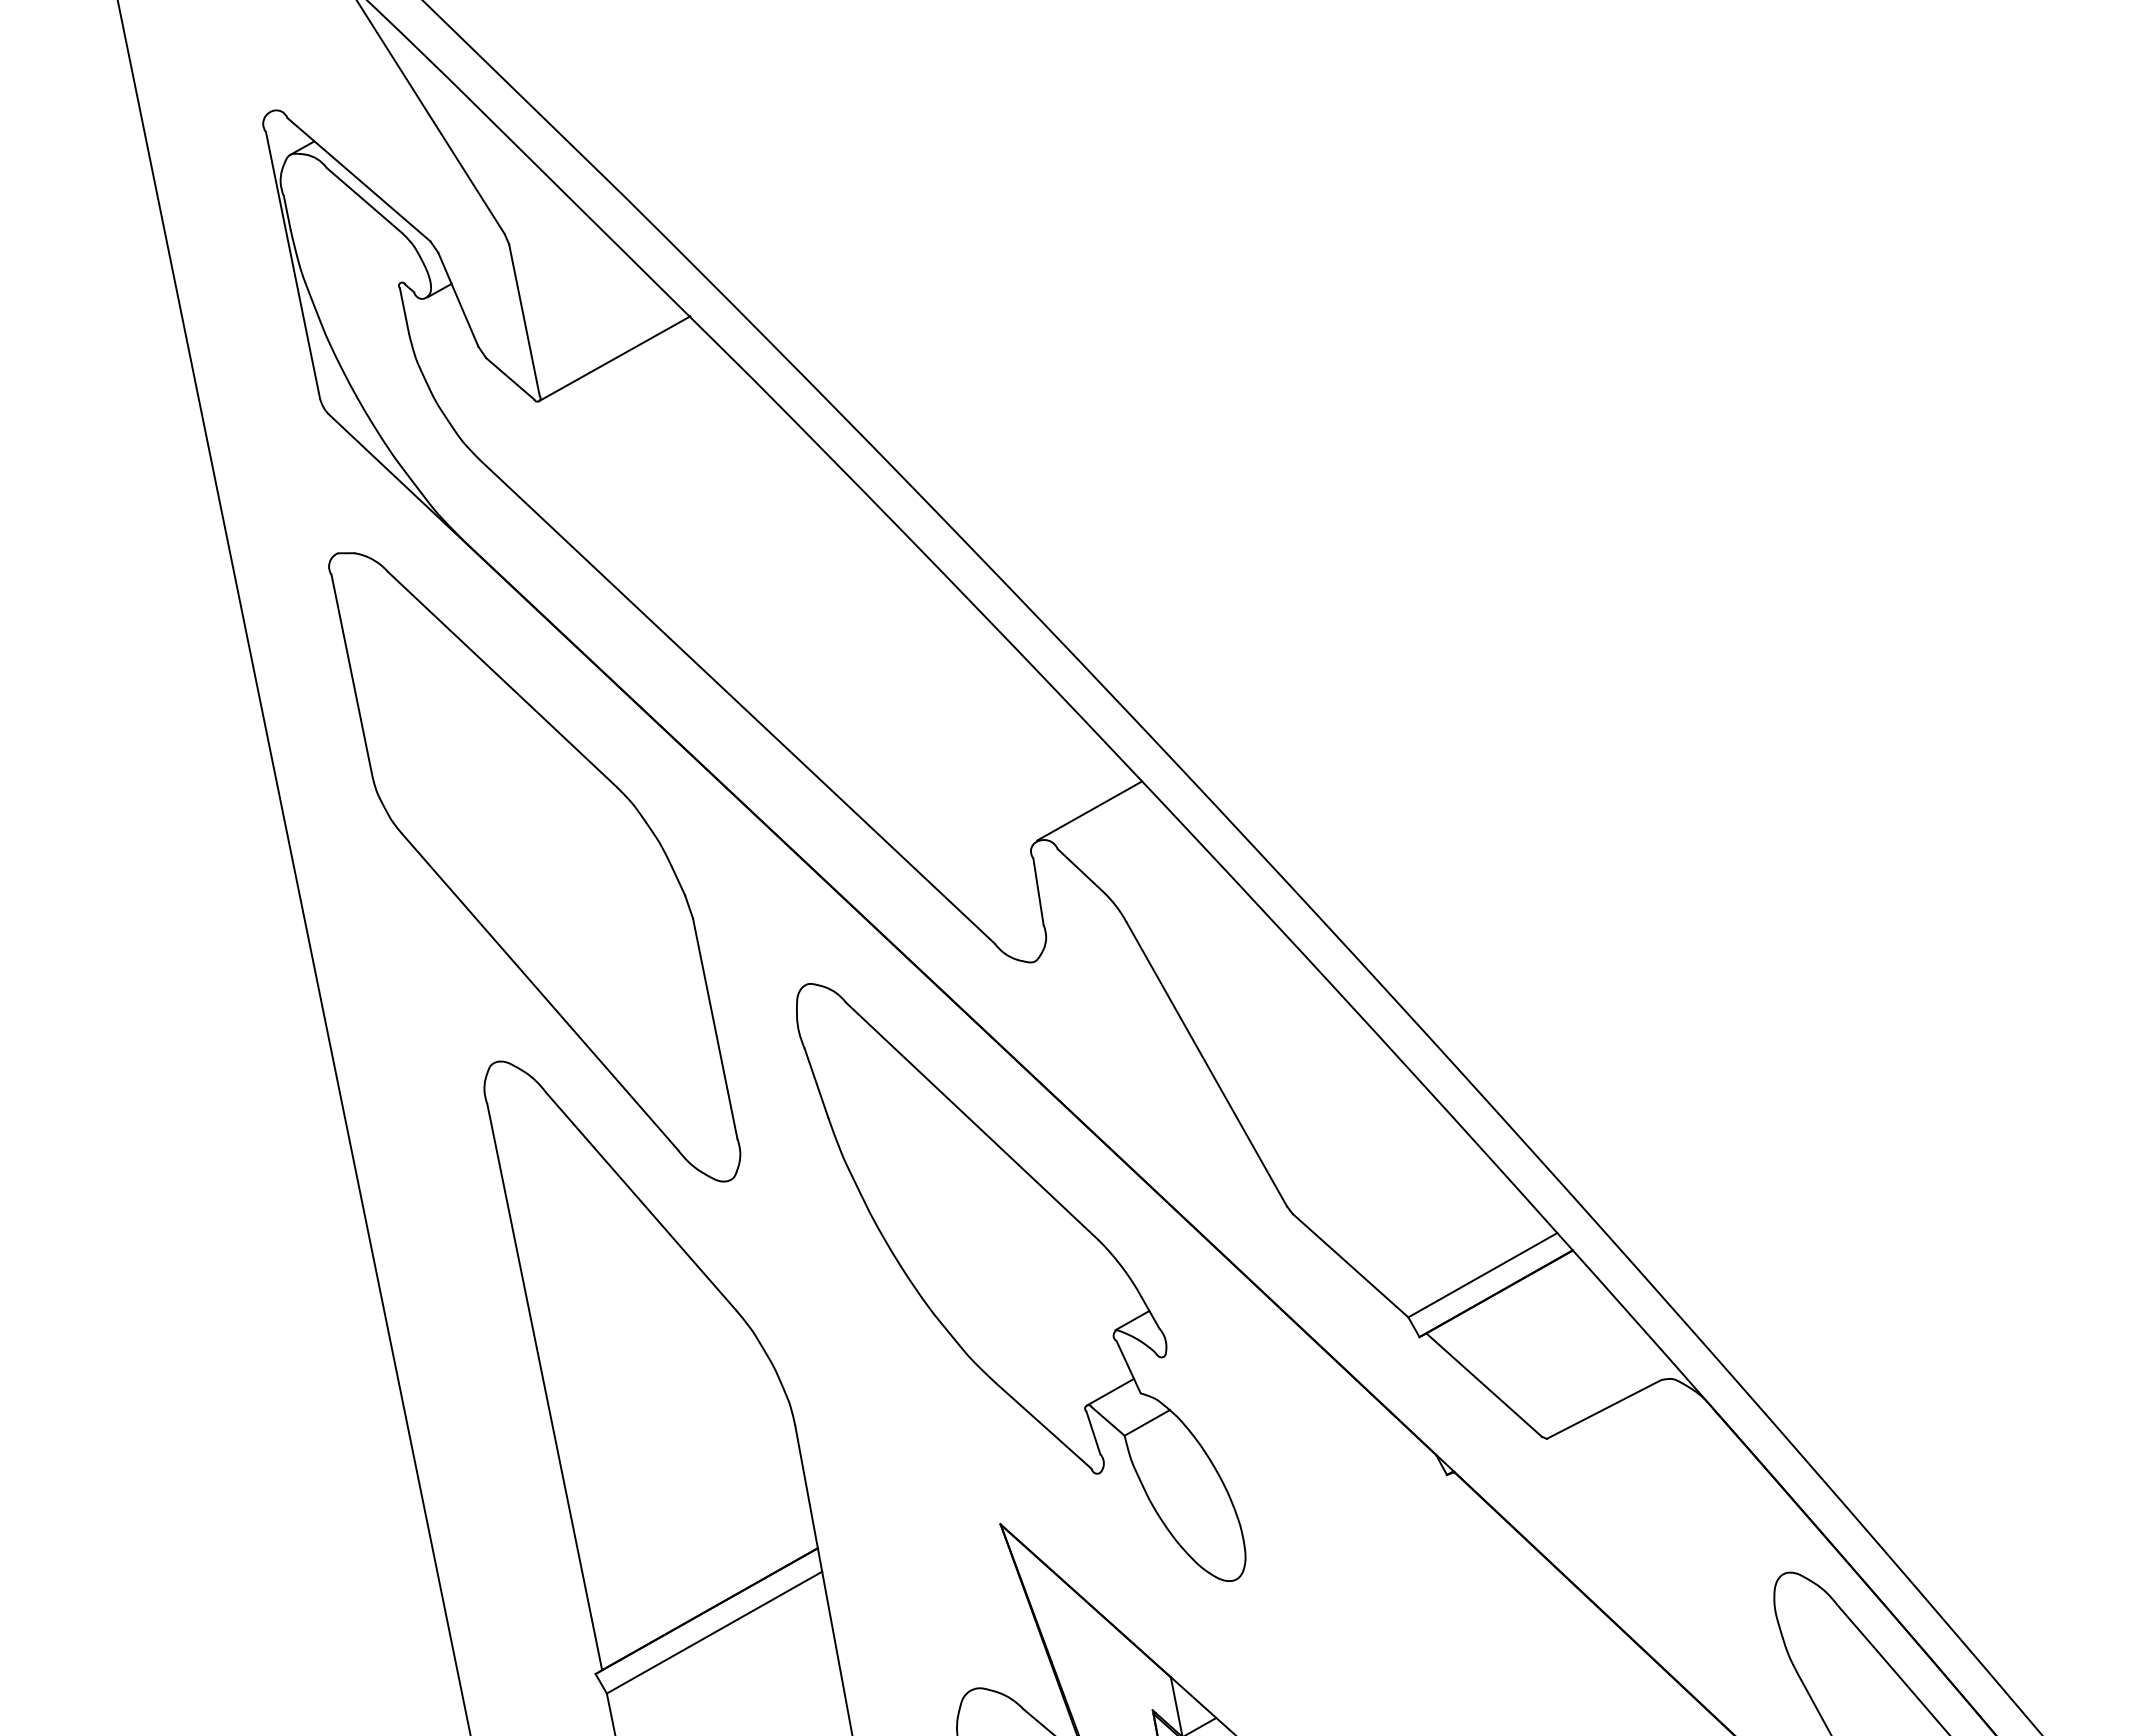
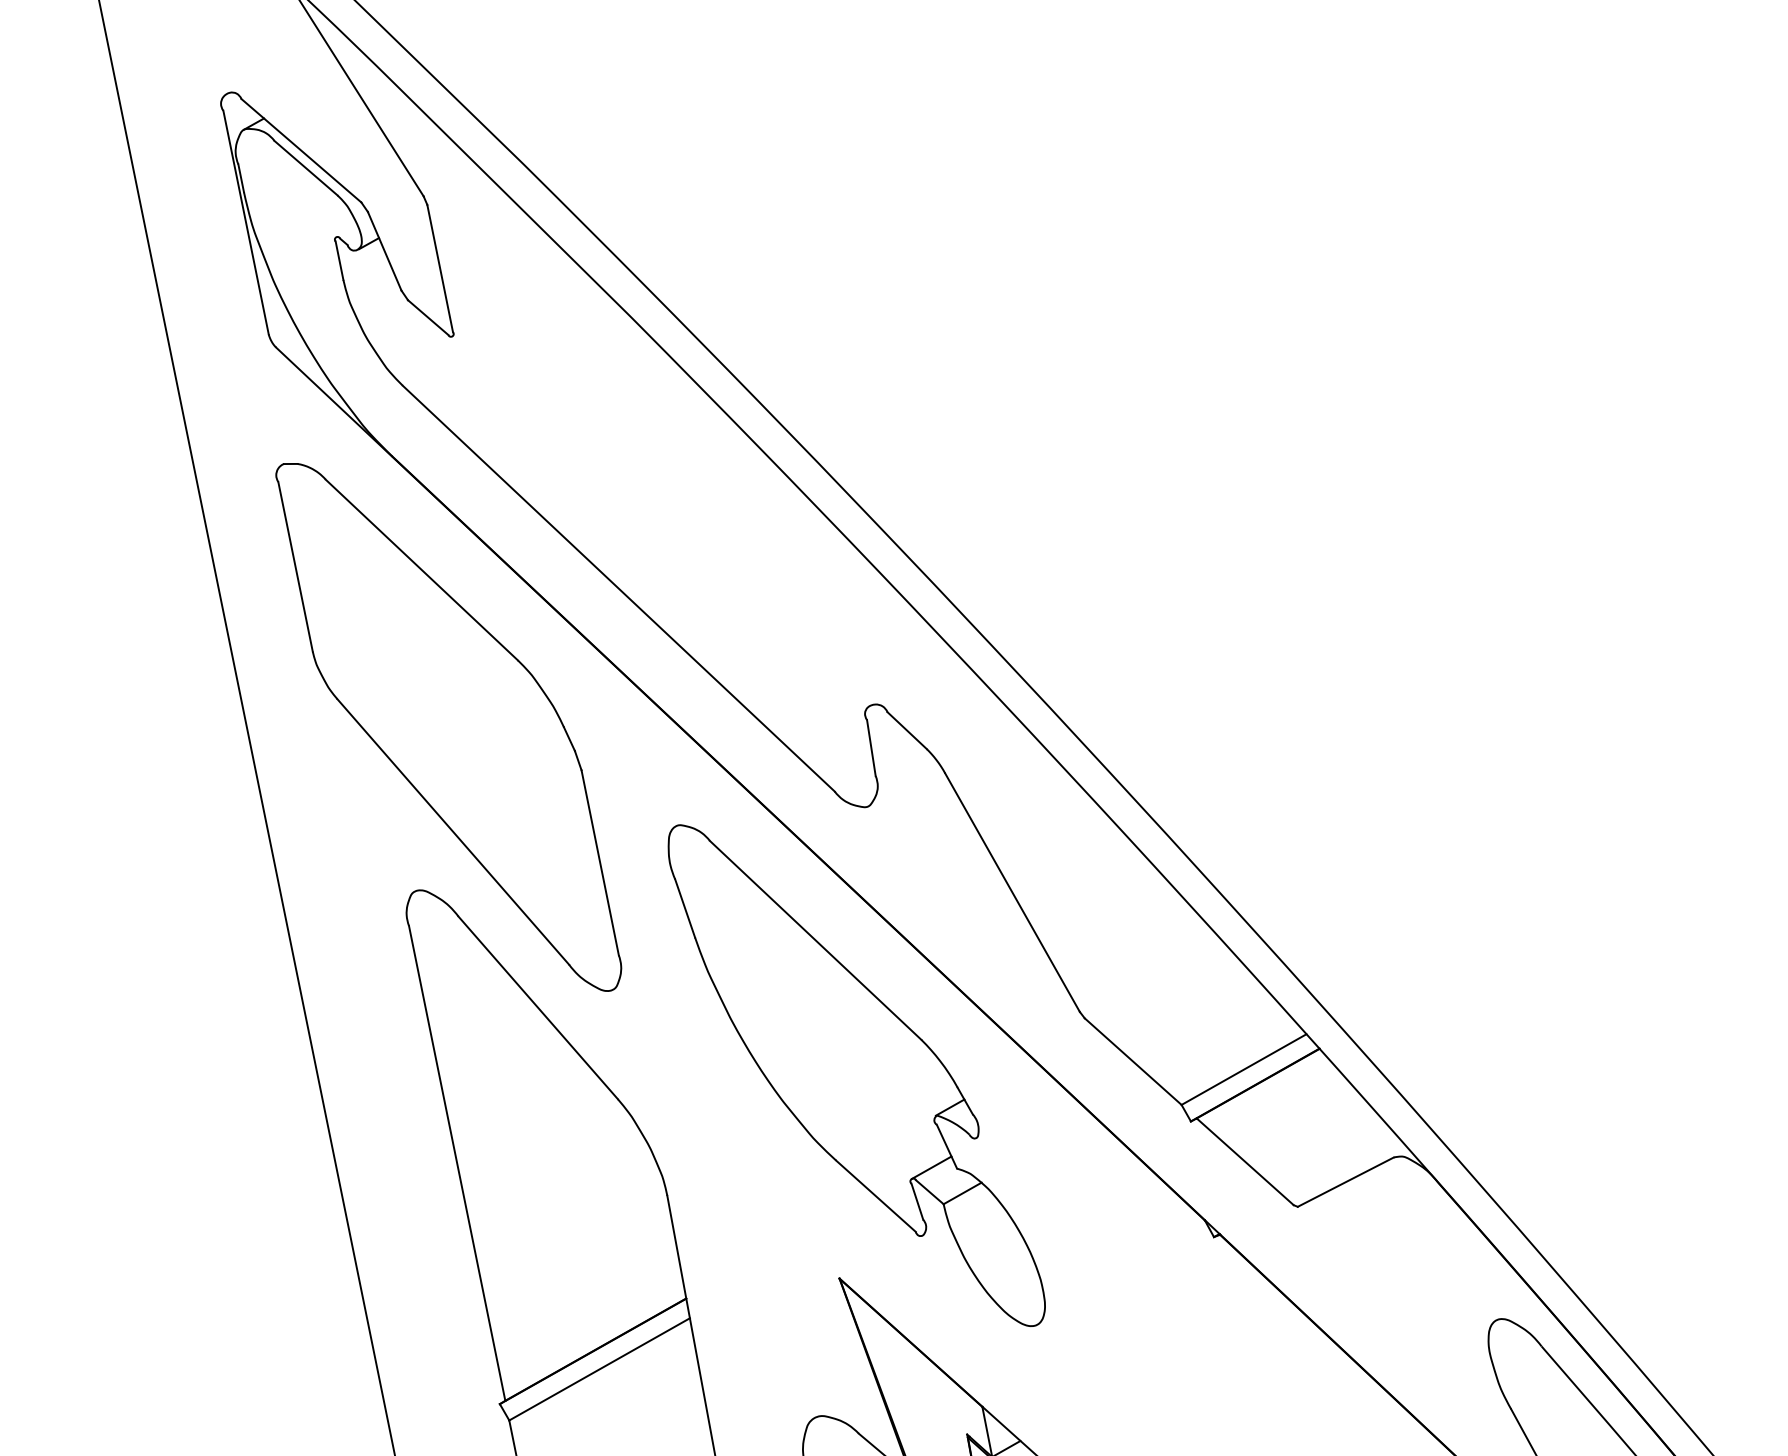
line: (614, 358) -> (515, 300), removed
line: (1089, 810) -> (914, 679), removed

